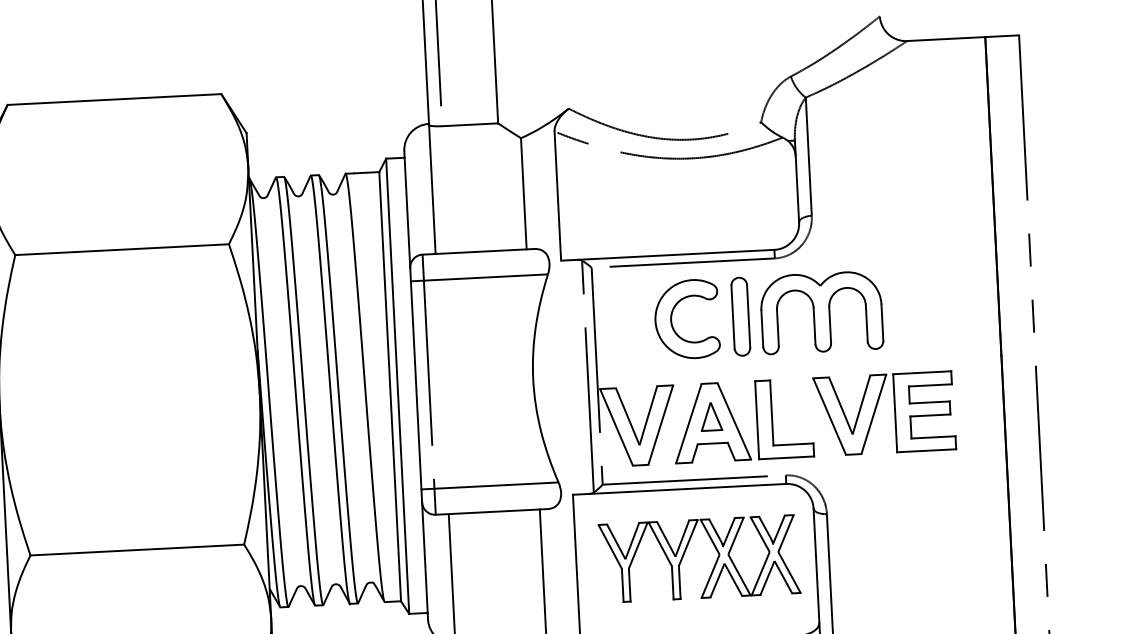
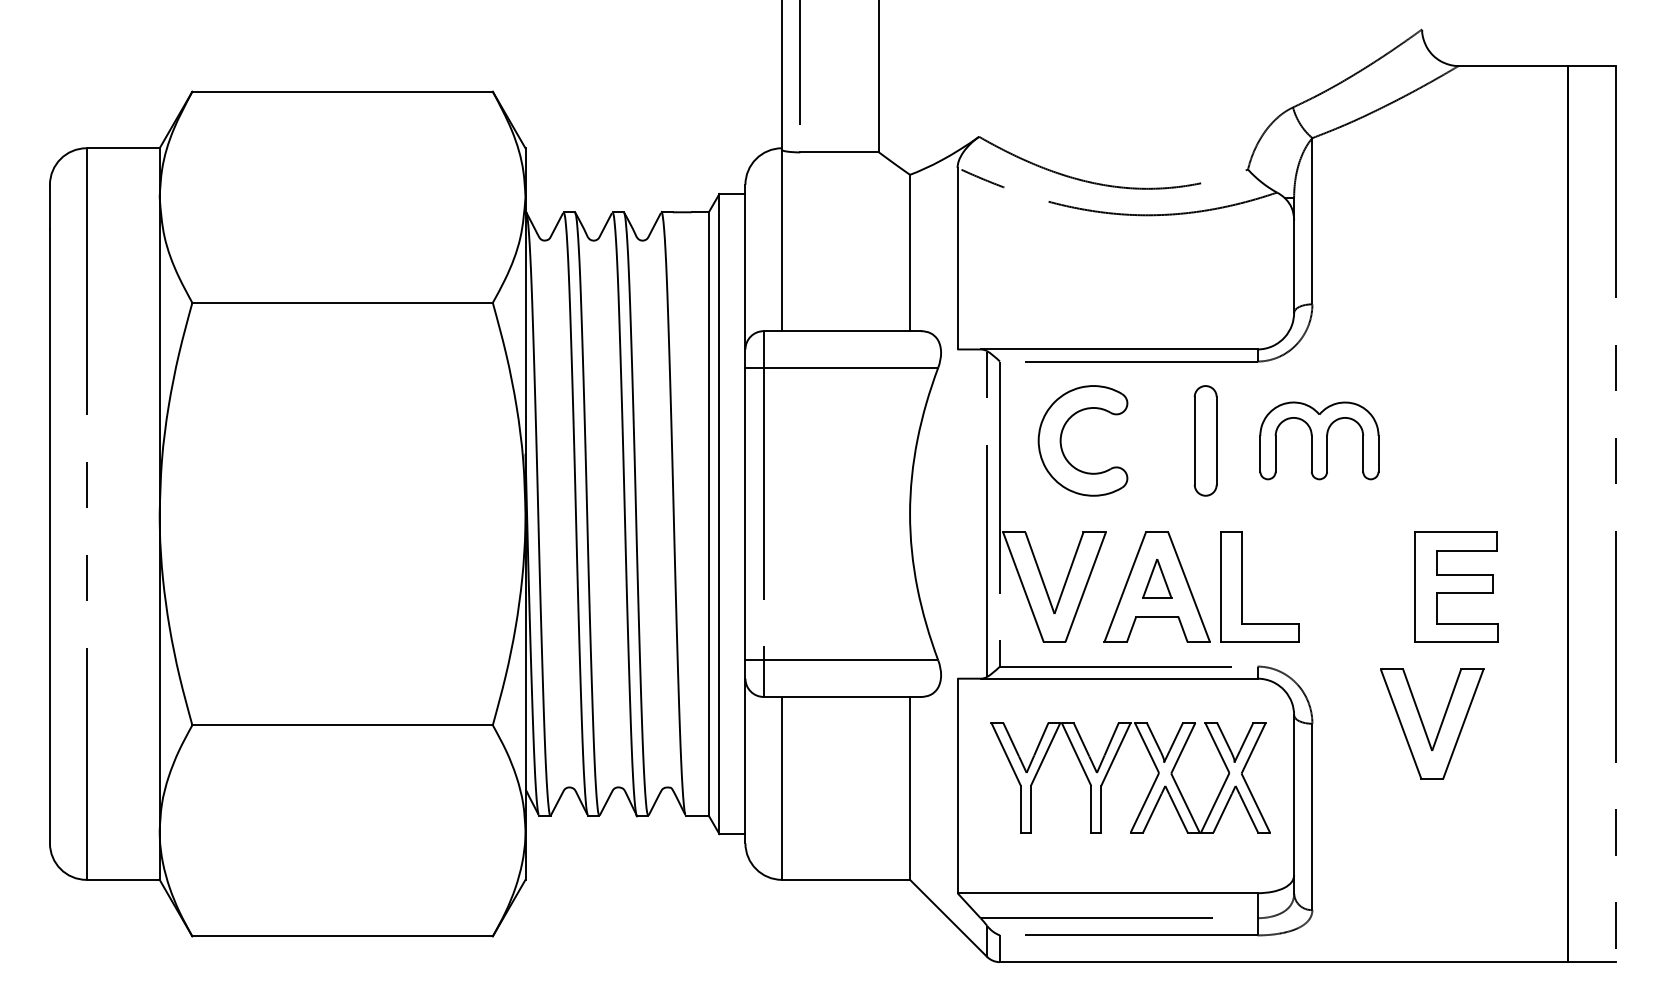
part: (821, 312) -> (1319, 440), size x0.7
part: (672, 315) -> (1062, 434), moved
part: (856, 416) -> (1439, 726), moved

